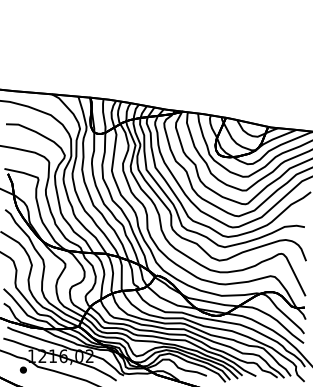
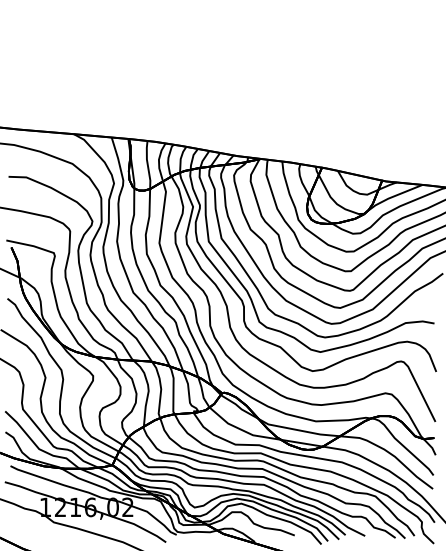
part: (23, 370) -> (33, 527), removed

